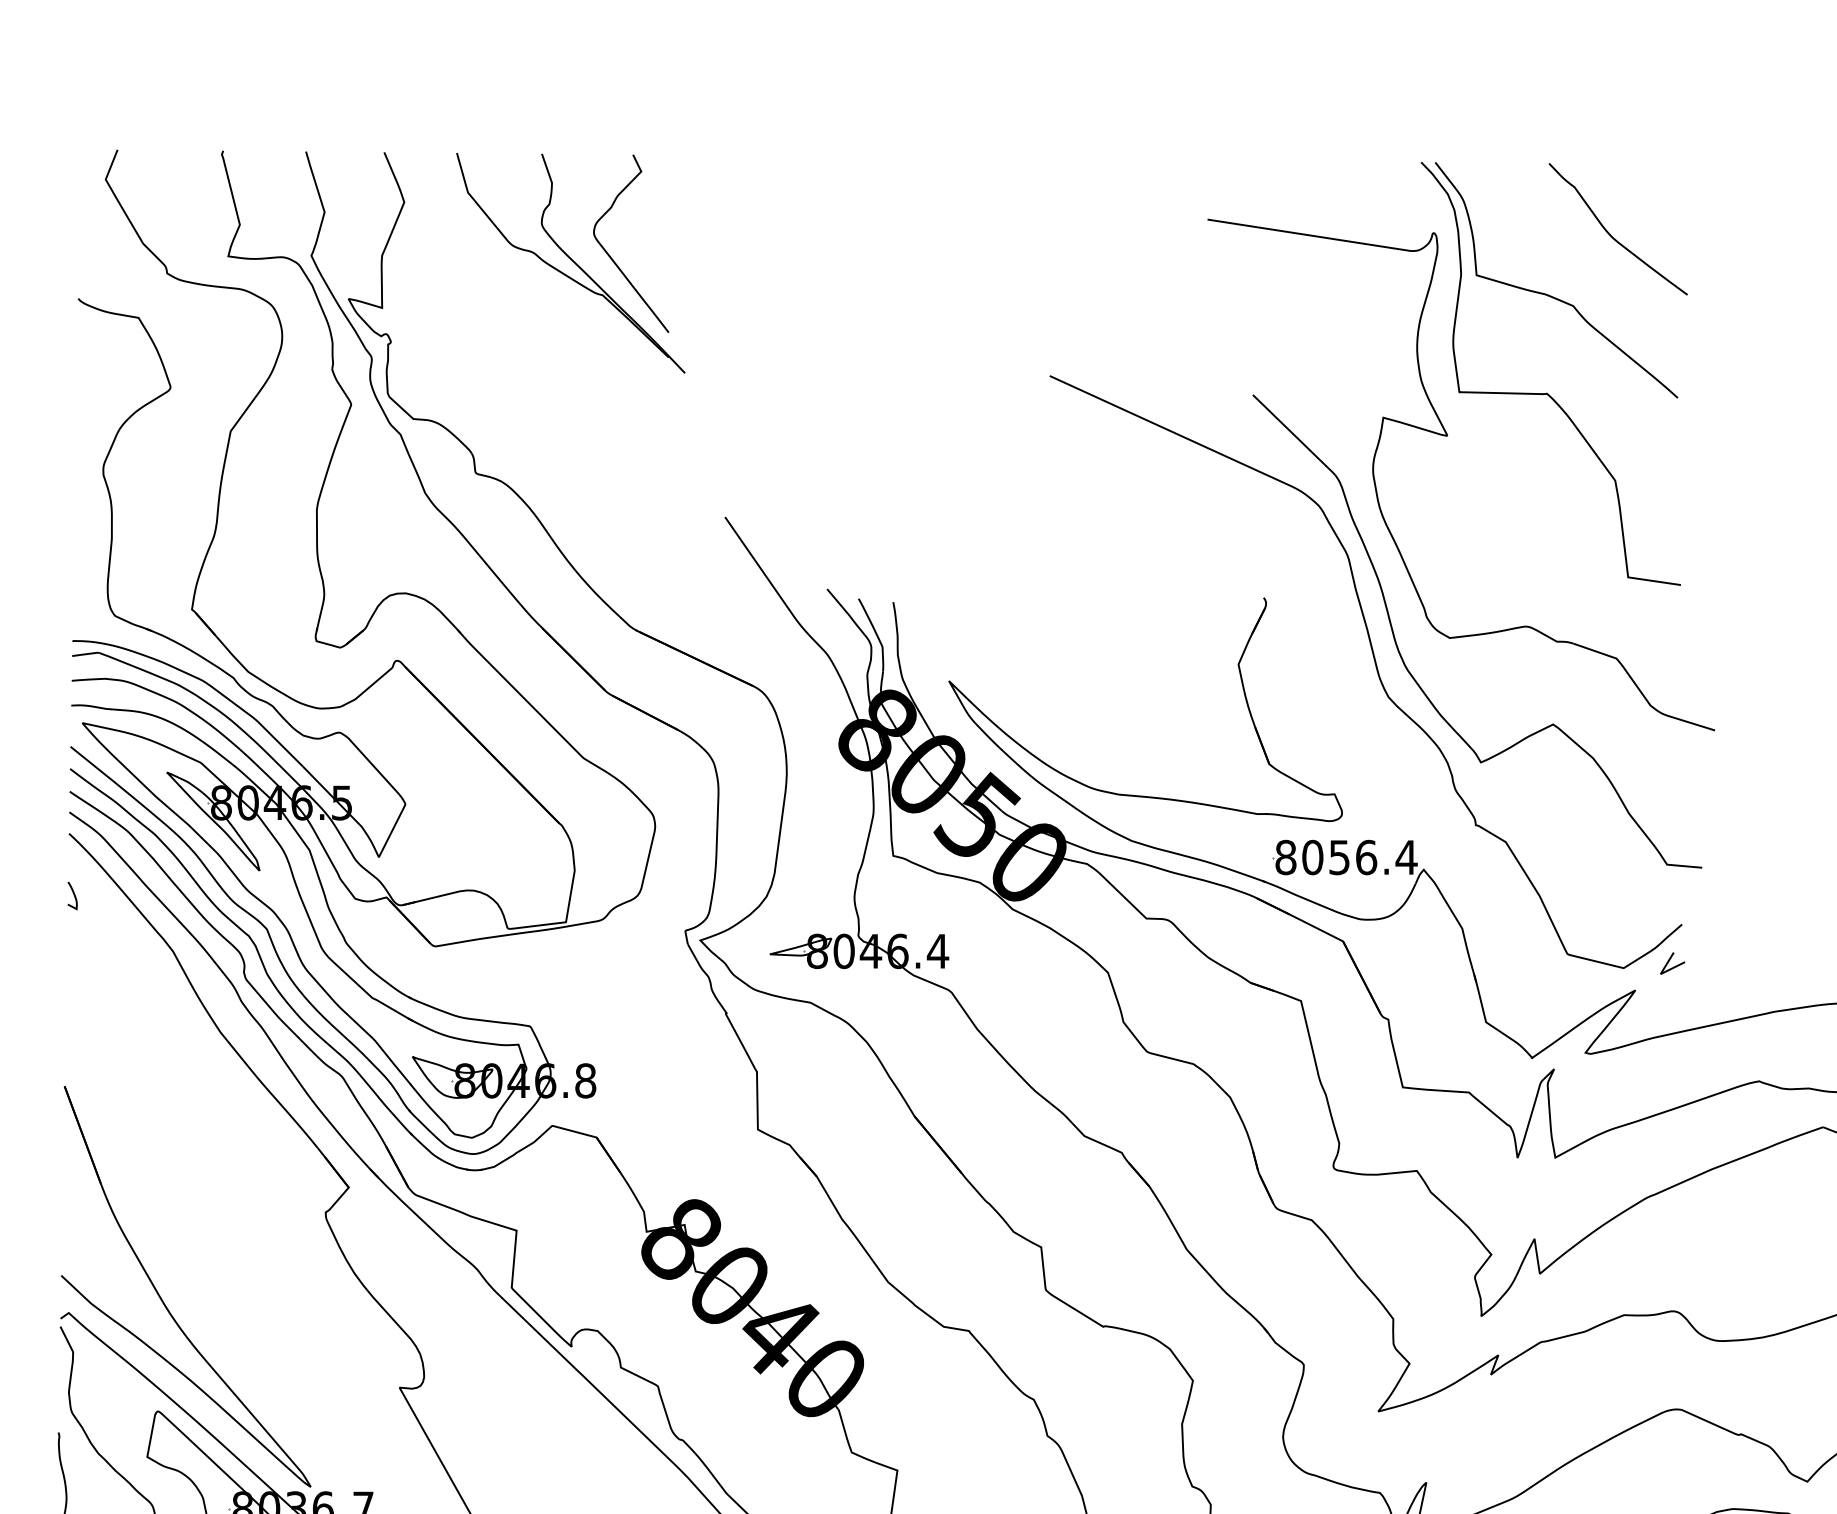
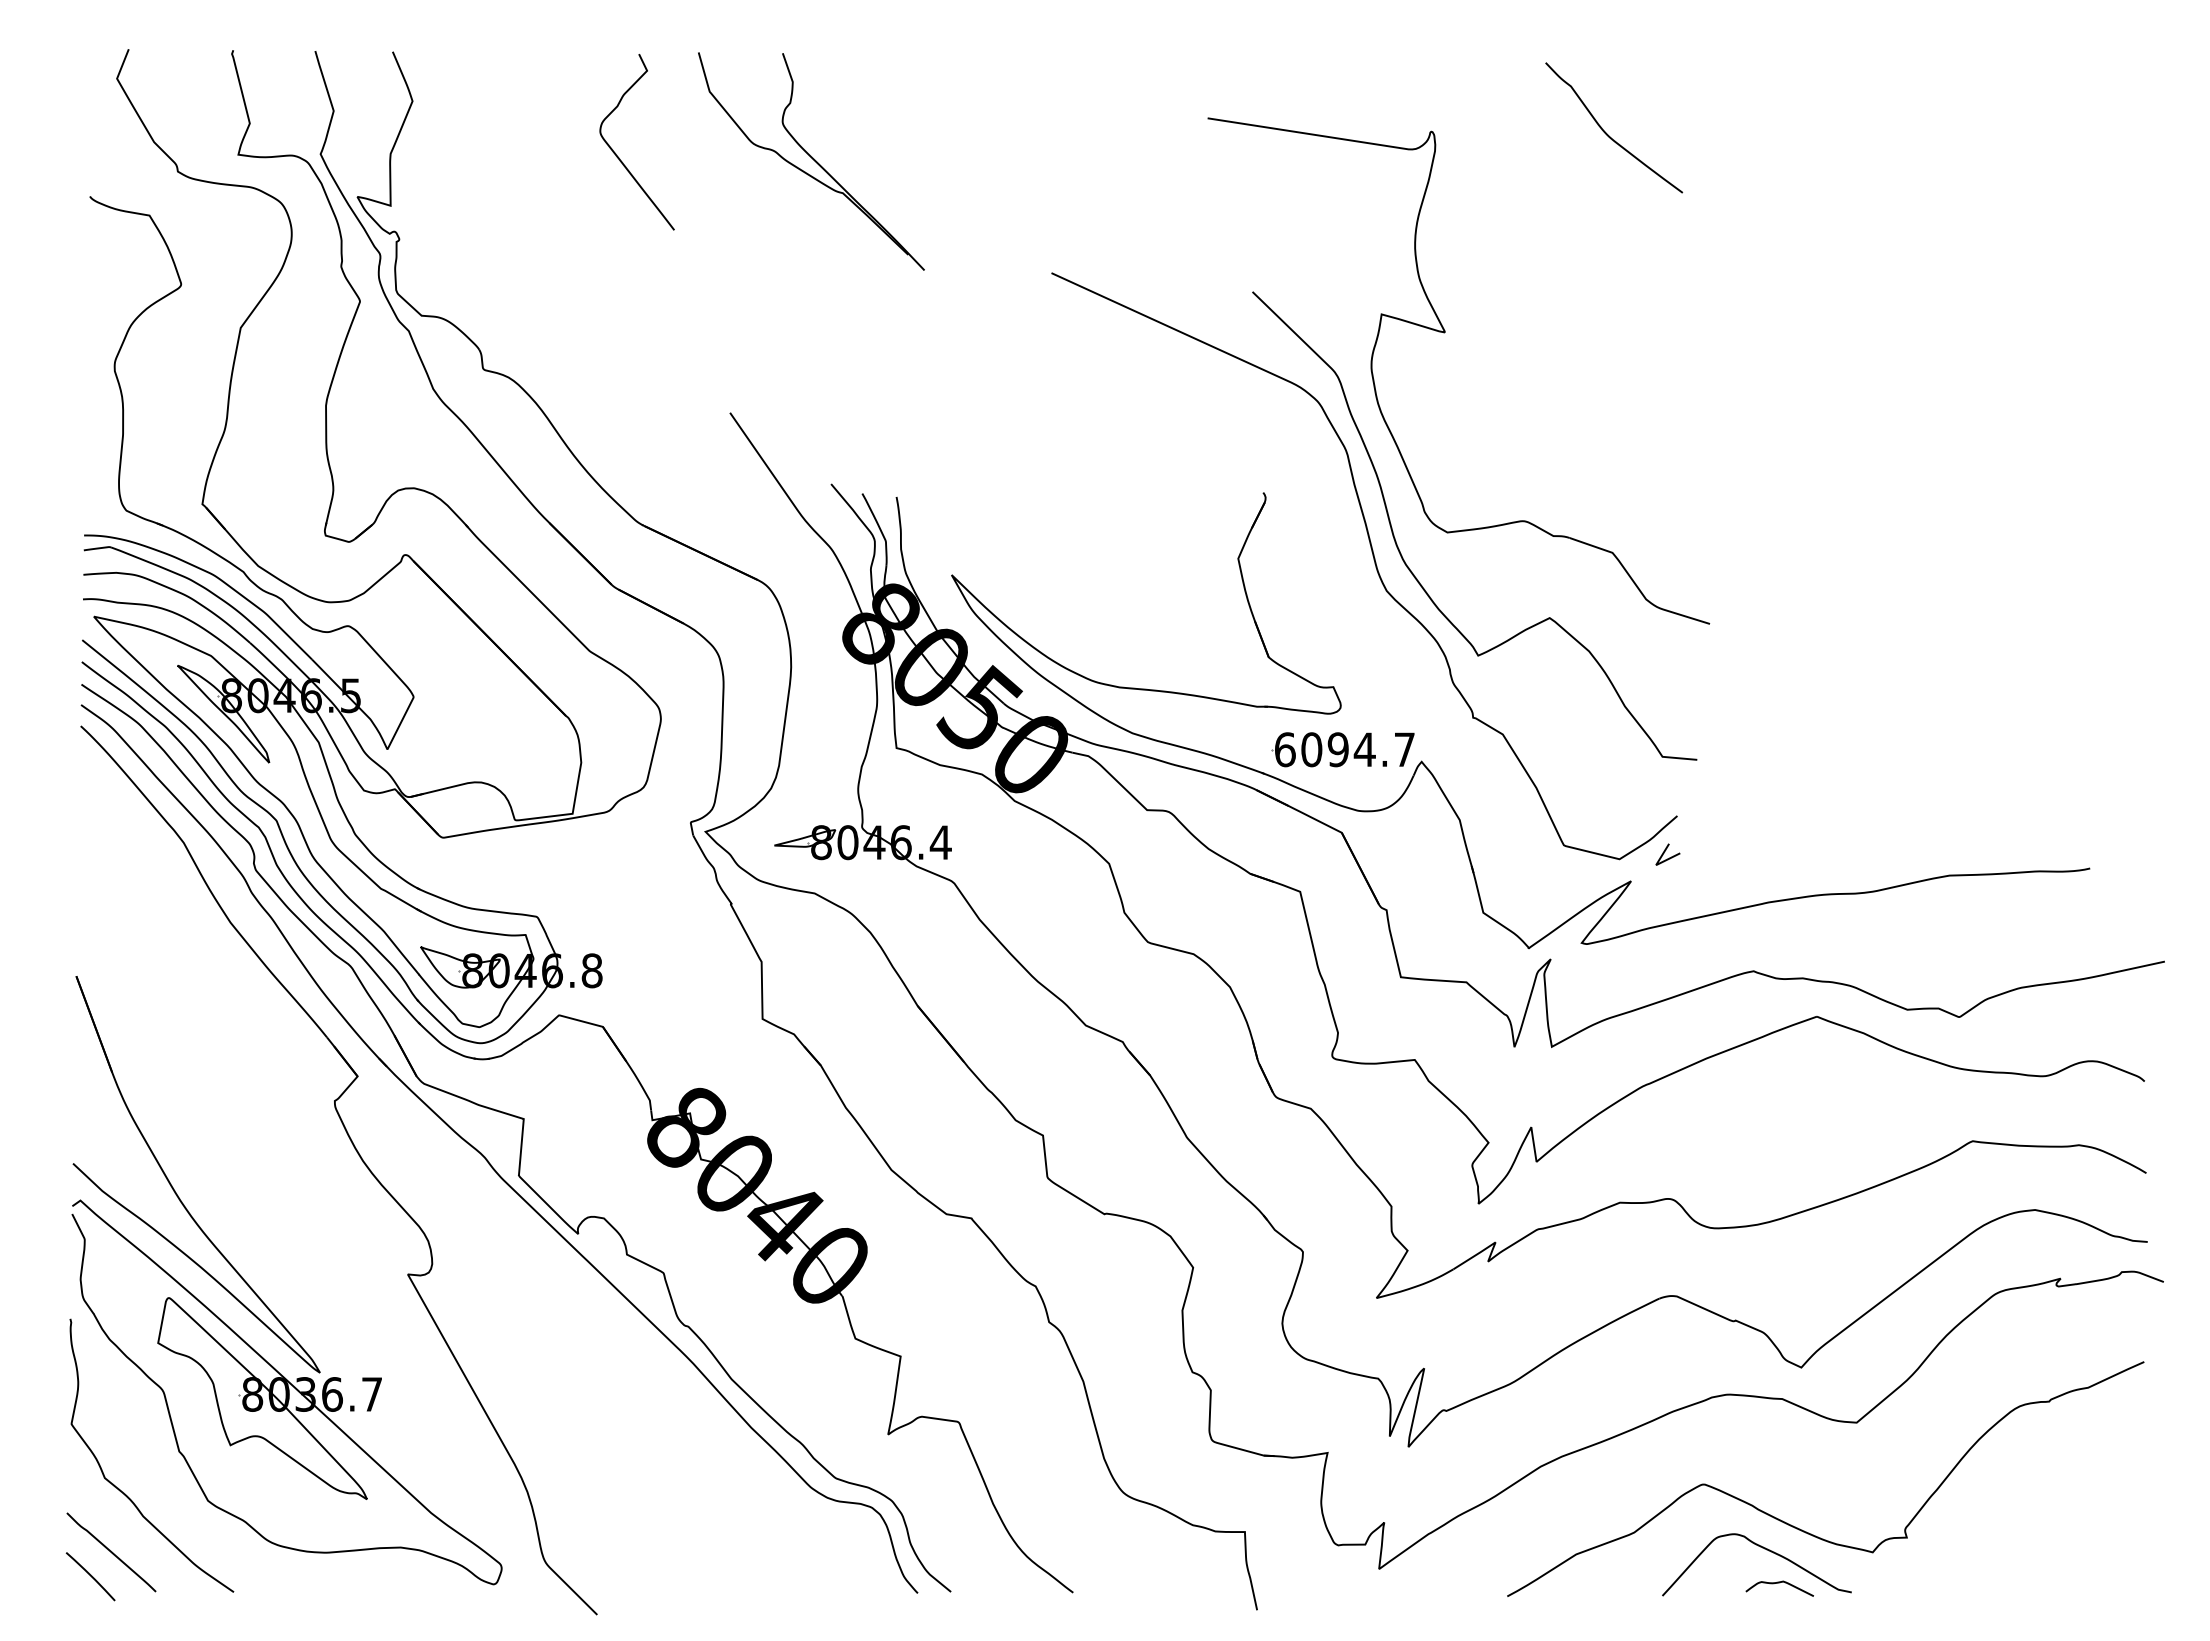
part: (570, 263) -> (811, 161), moved
part: (1546, 392) -> (1543, 289), removed
text: (1345, 857) -> (1344, 749), 8056.4 -> 6094.7
curve: (73, 895) -> (85, 787), removed

